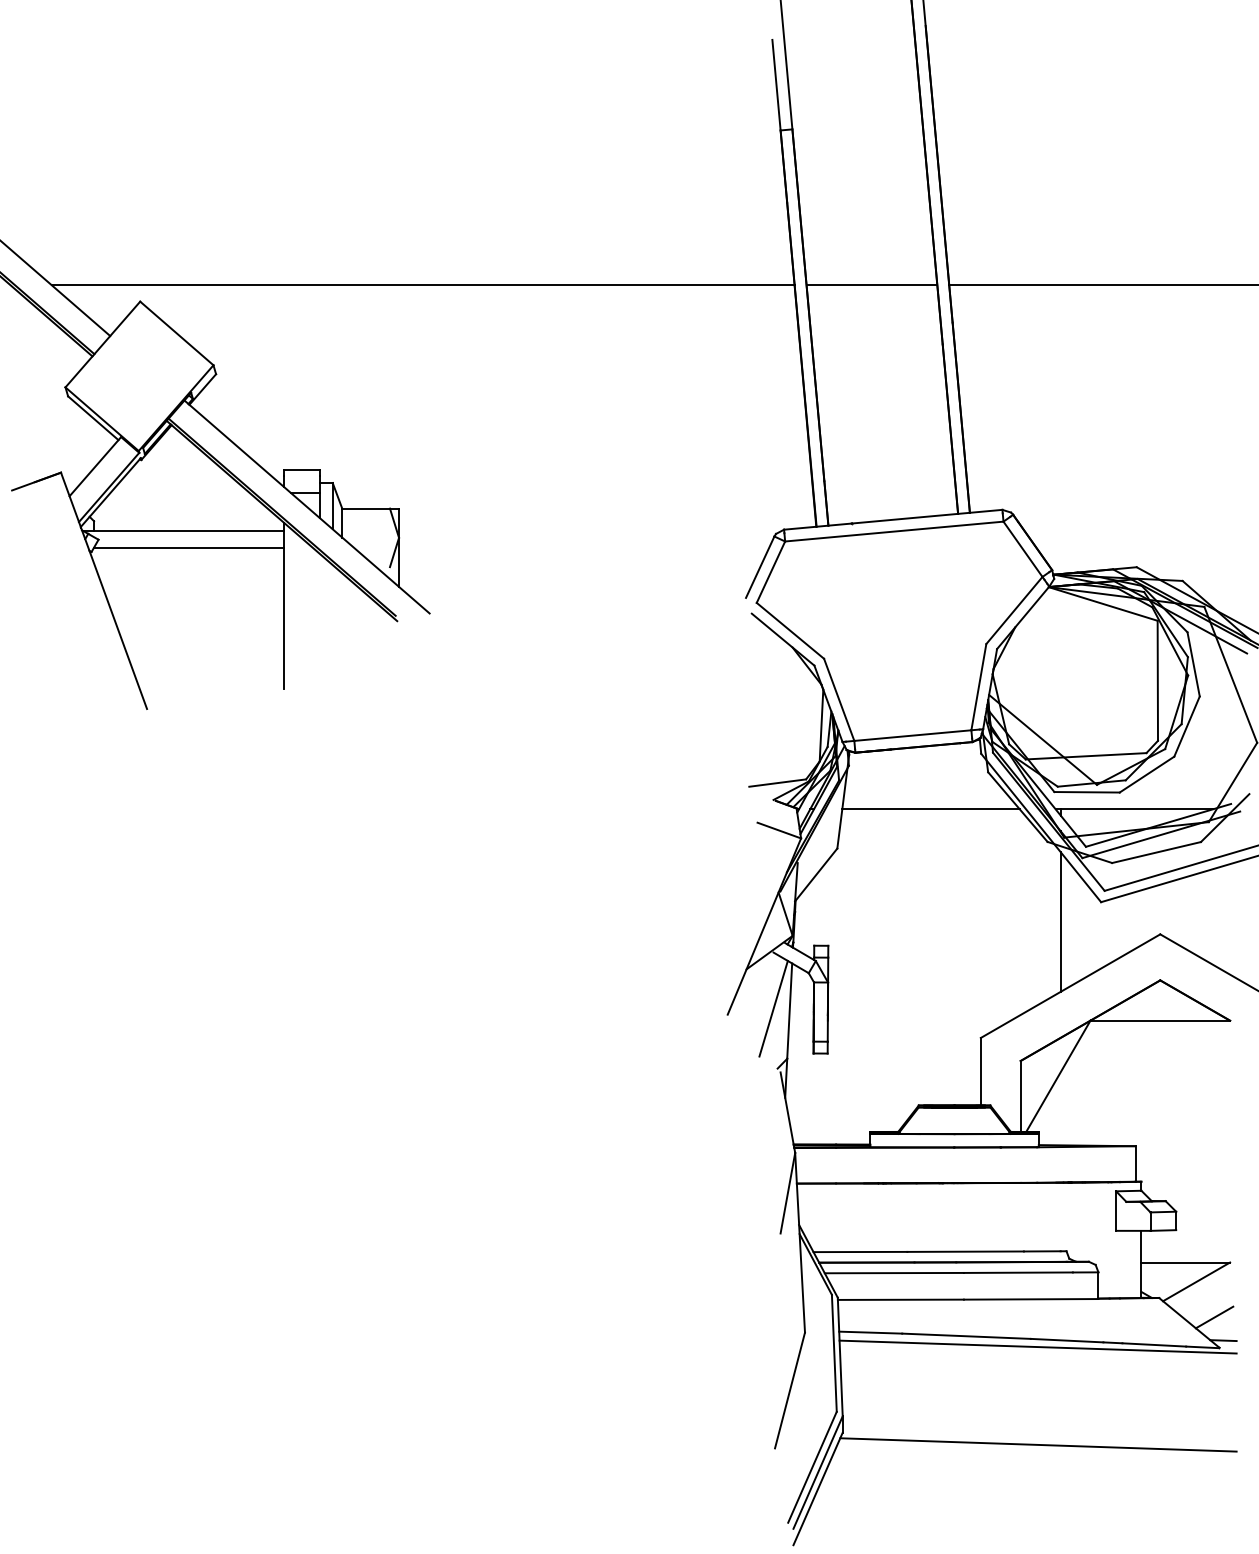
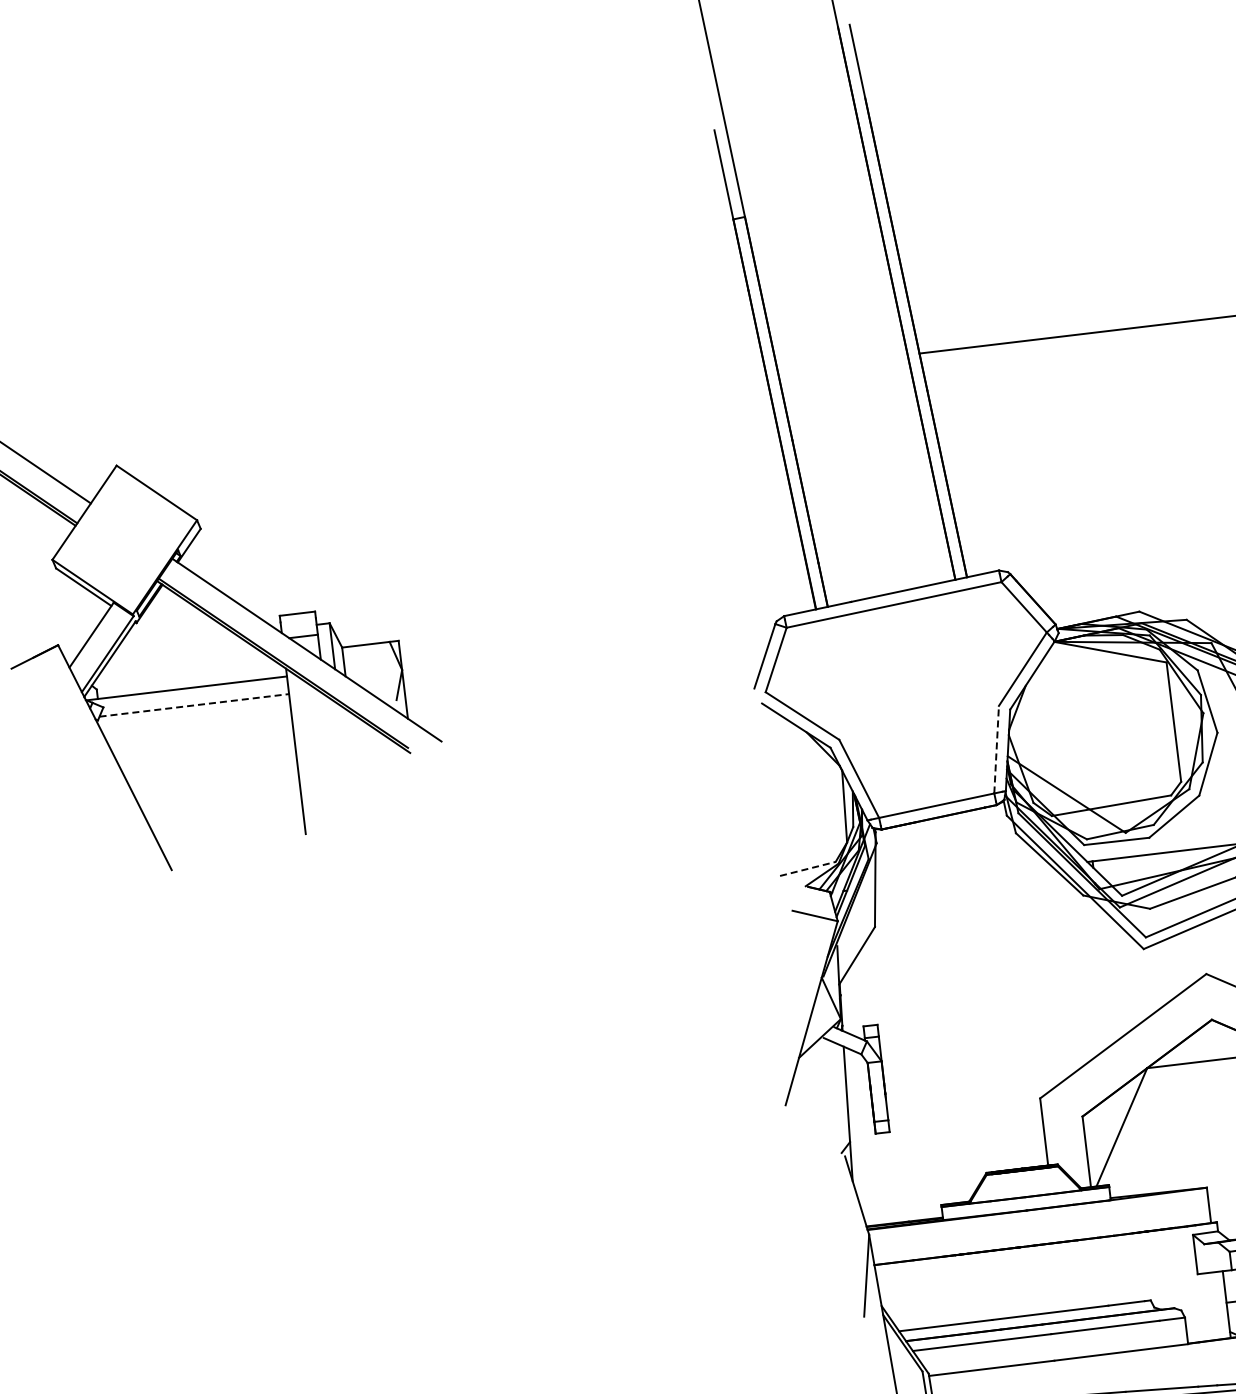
line: (422, 285) -> (395, 416), removed
line: (871, 285) -> (842, 362), removed
line: (189, 548) -> (194, 705), solid -> dashed
line: (978, 687) -> (996, 750), solid -> dashed
line: (777, 783) -> (807, 869), solid -> dashed
line: (930, 809) -> (963, 877), removed
line: (1060, 921) -> (1105, 973), removed
line: (773, 1008) -> (830, 1093), removed

